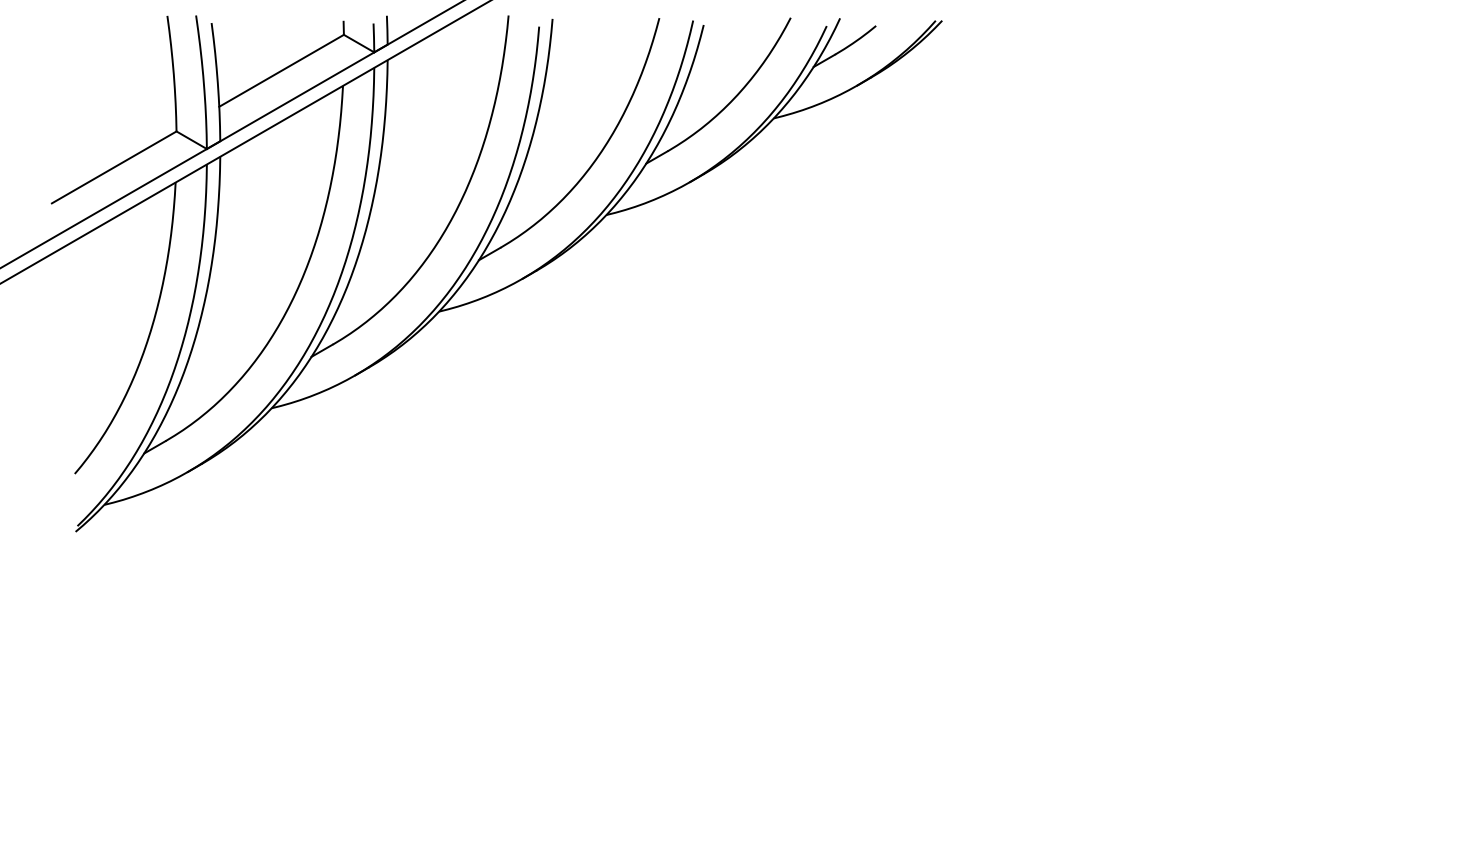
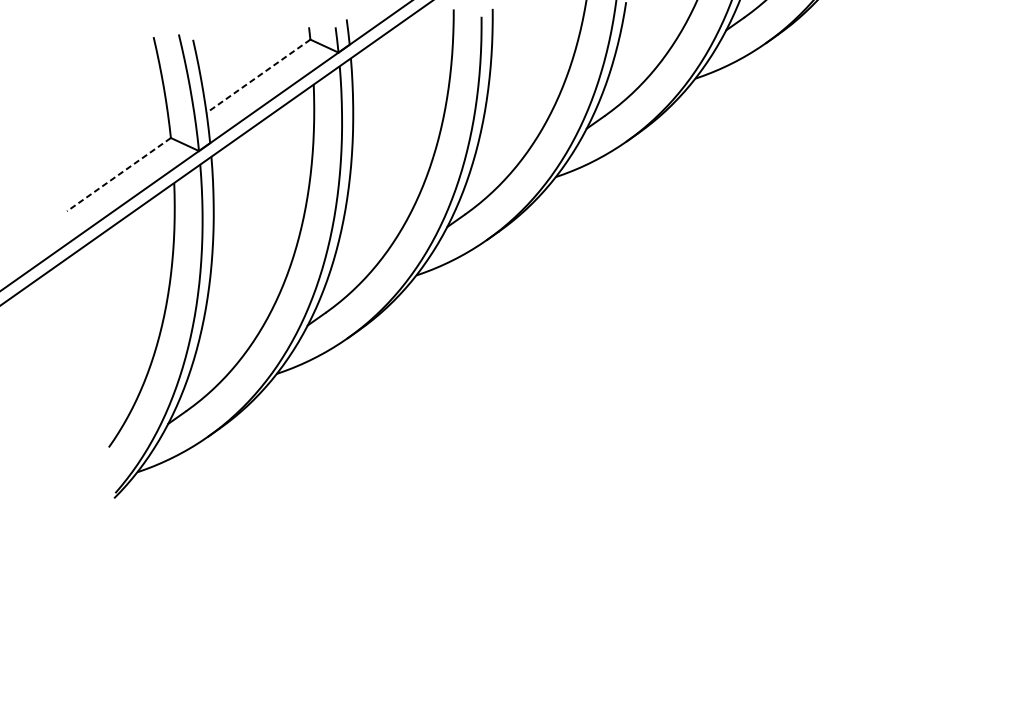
line: (281, 70) -> (258, 75), solid -> dashed
line: (114, 167) -> (119, 174), solid -> dashed

